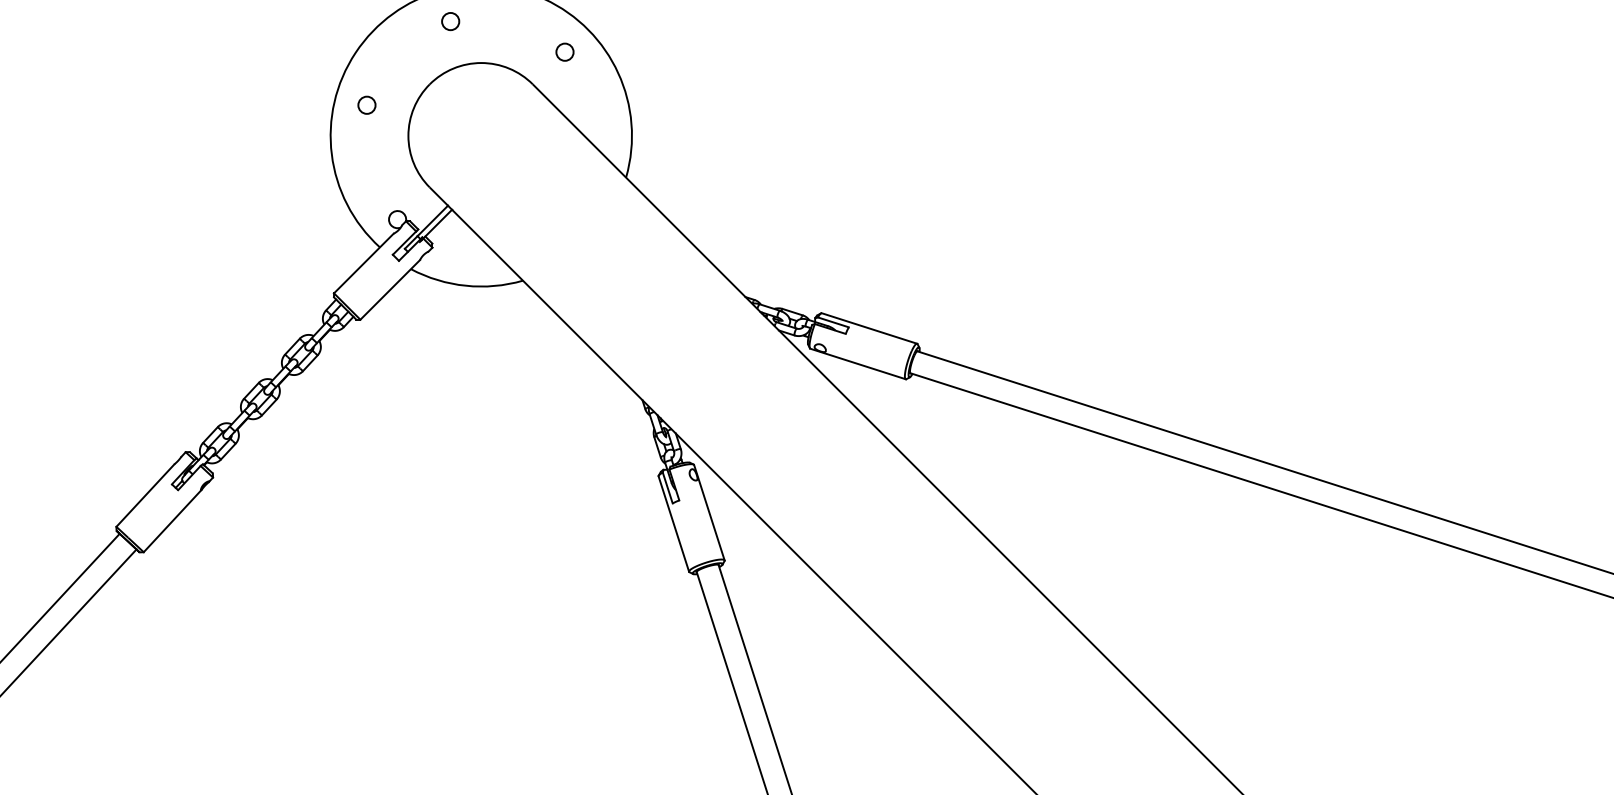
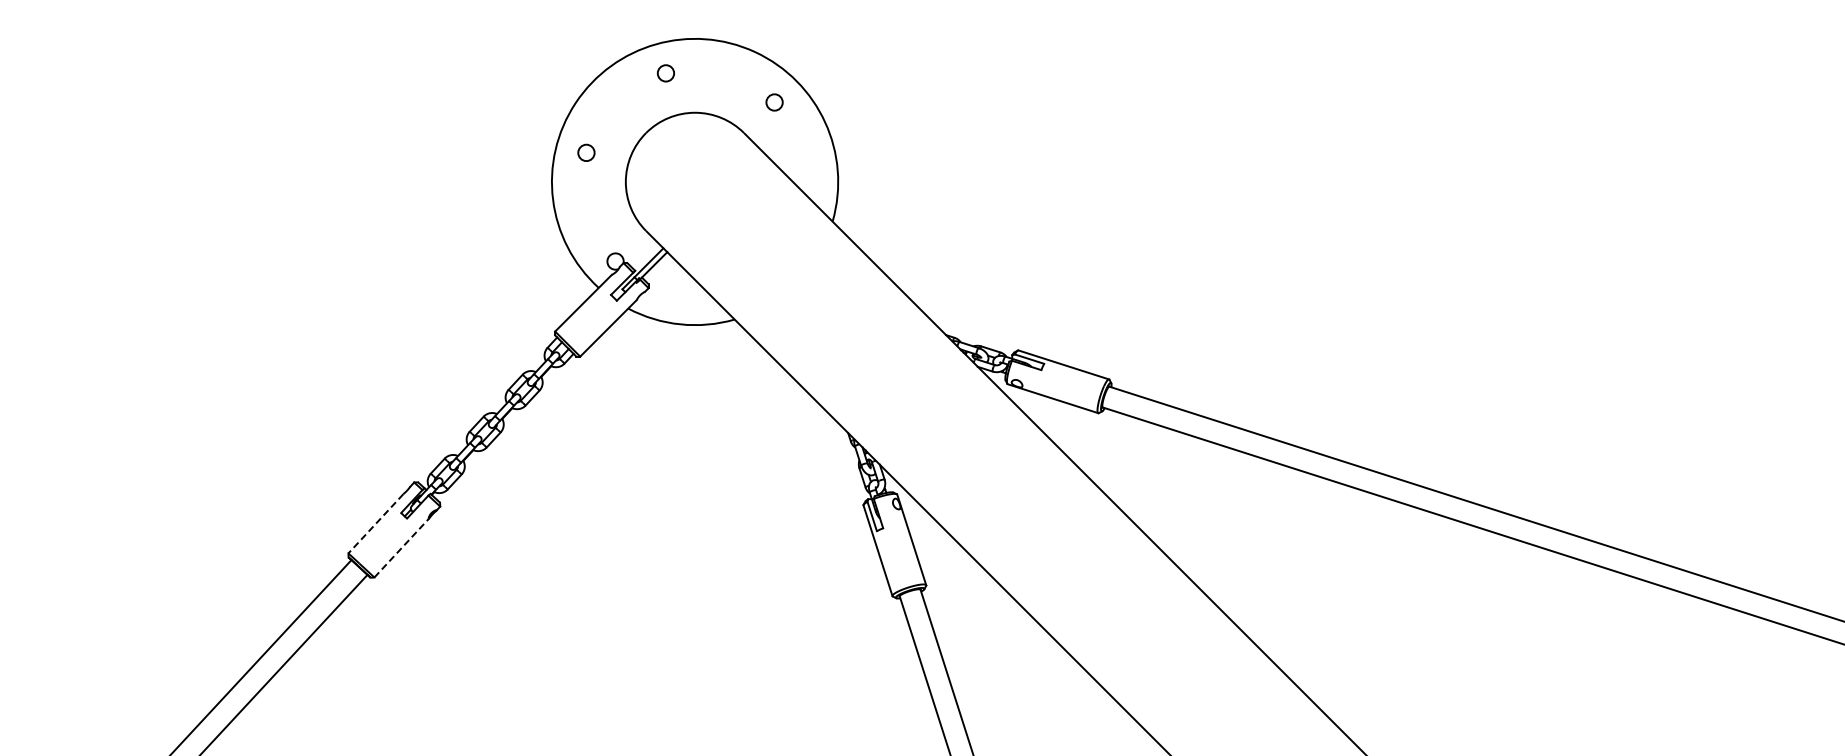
line: (144, 496) -> (375, 524), solid -> dashed
line: (173, 520) -> (402, 547), solid -> dashed

